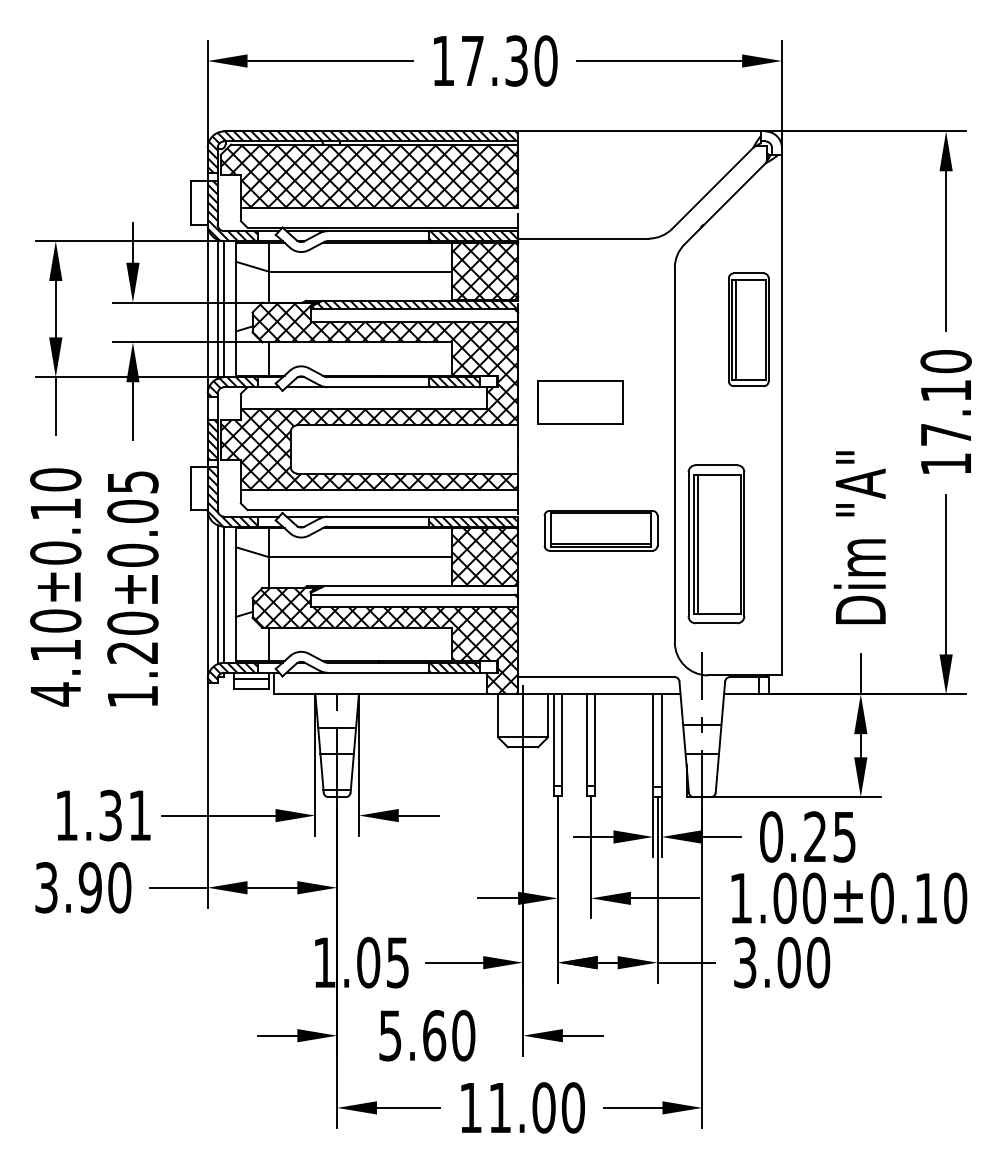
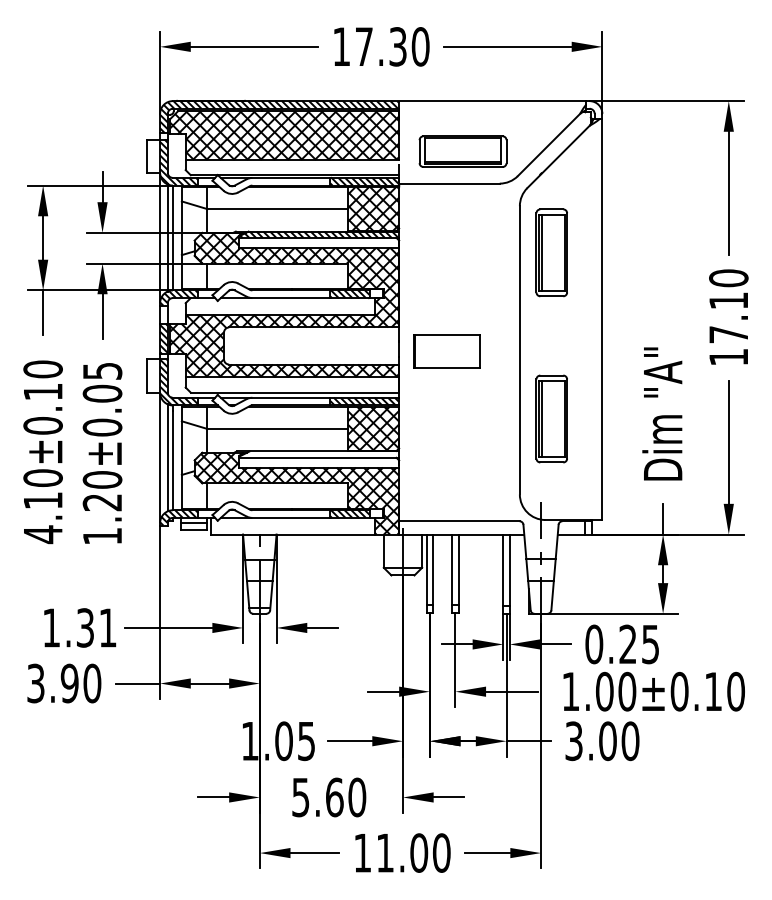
part: (748, 329) -> (551, 252), moved
part: (579, 402) -> (446, 351), moved
part: (600, 530) -> (462, 151), moved
part: (715, 543) -> (551, 418), size x0.71

